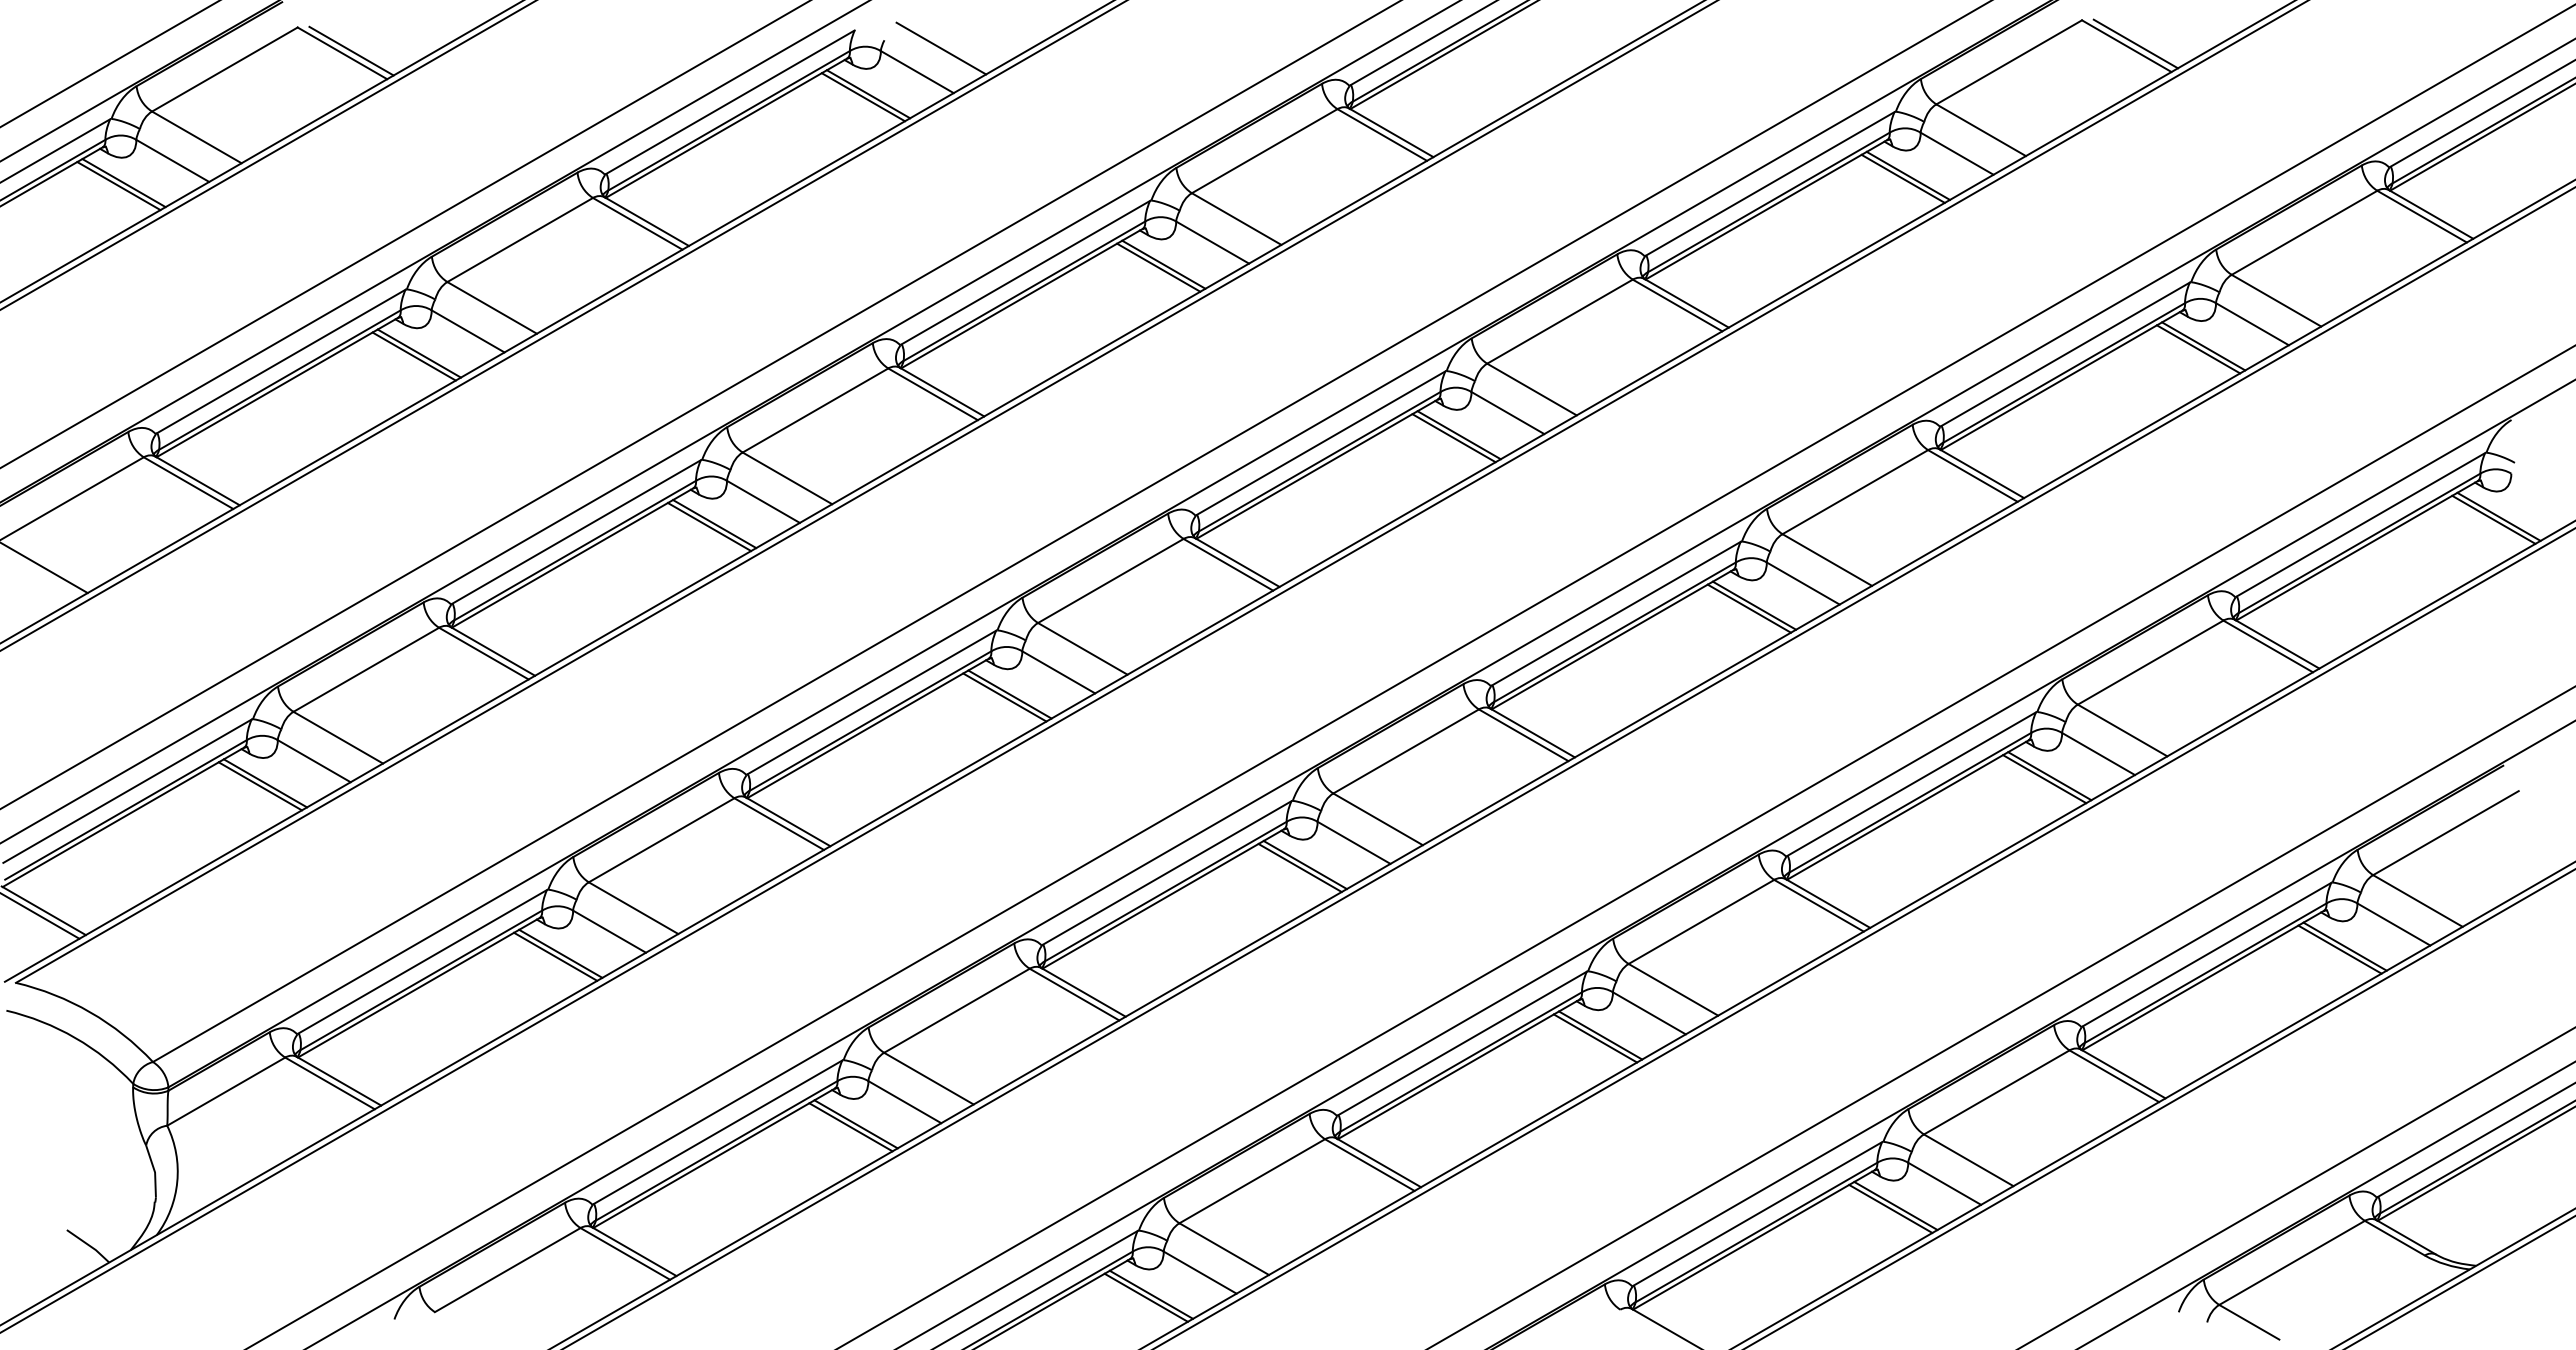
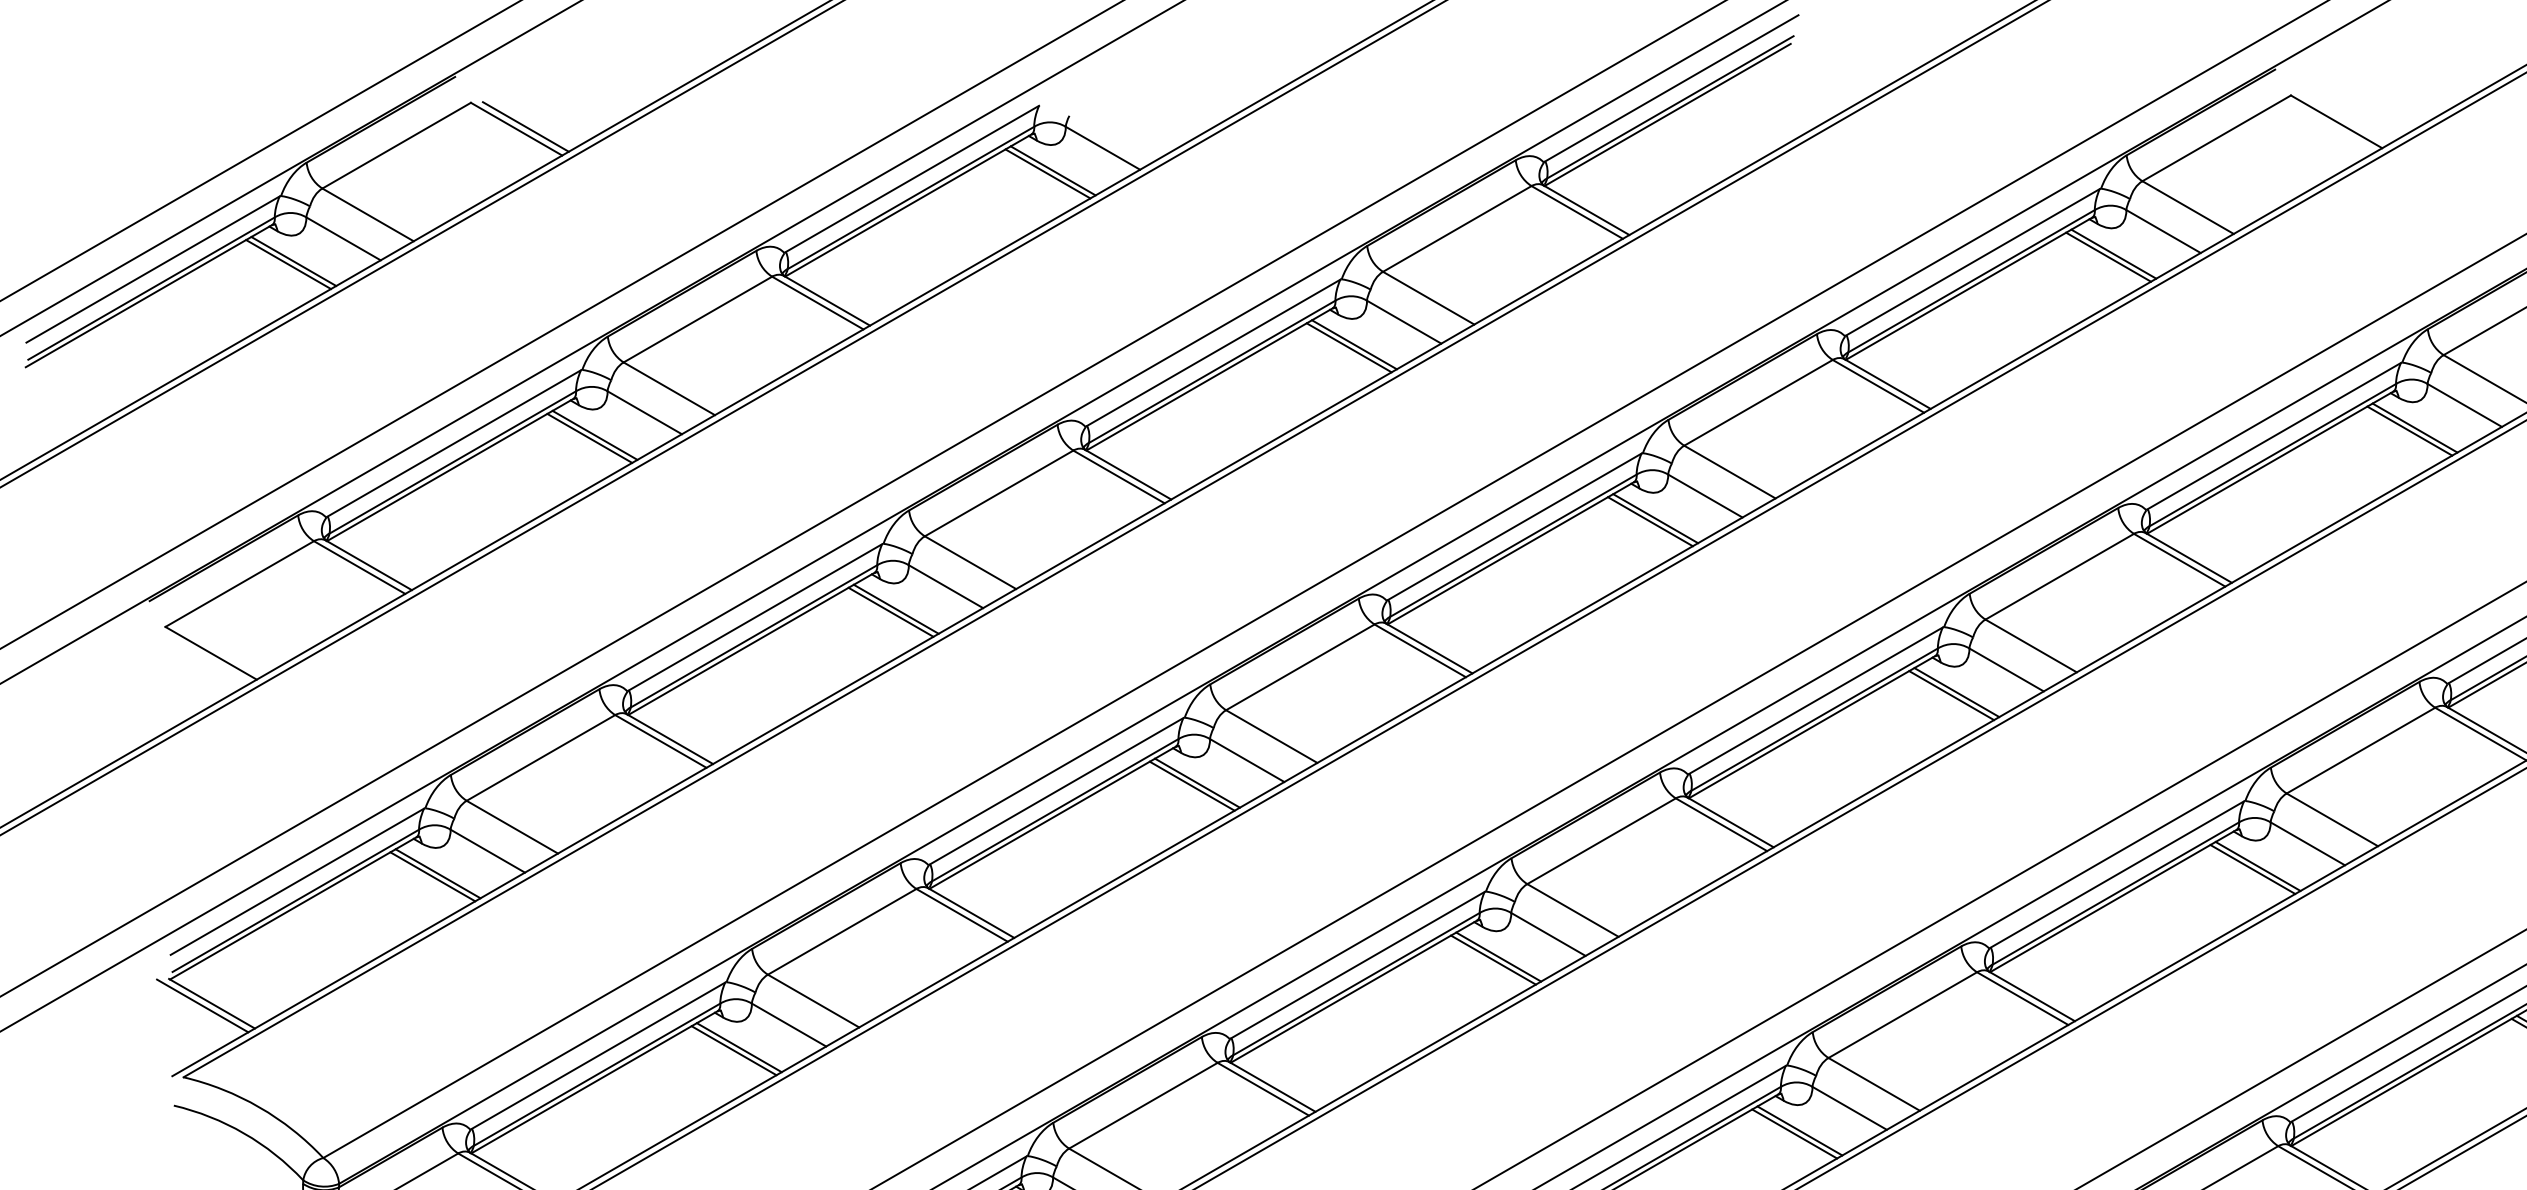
line: (2135, 43) -> (2345, 119), removed
line: (941, 48) -> (1127, 124), removed

